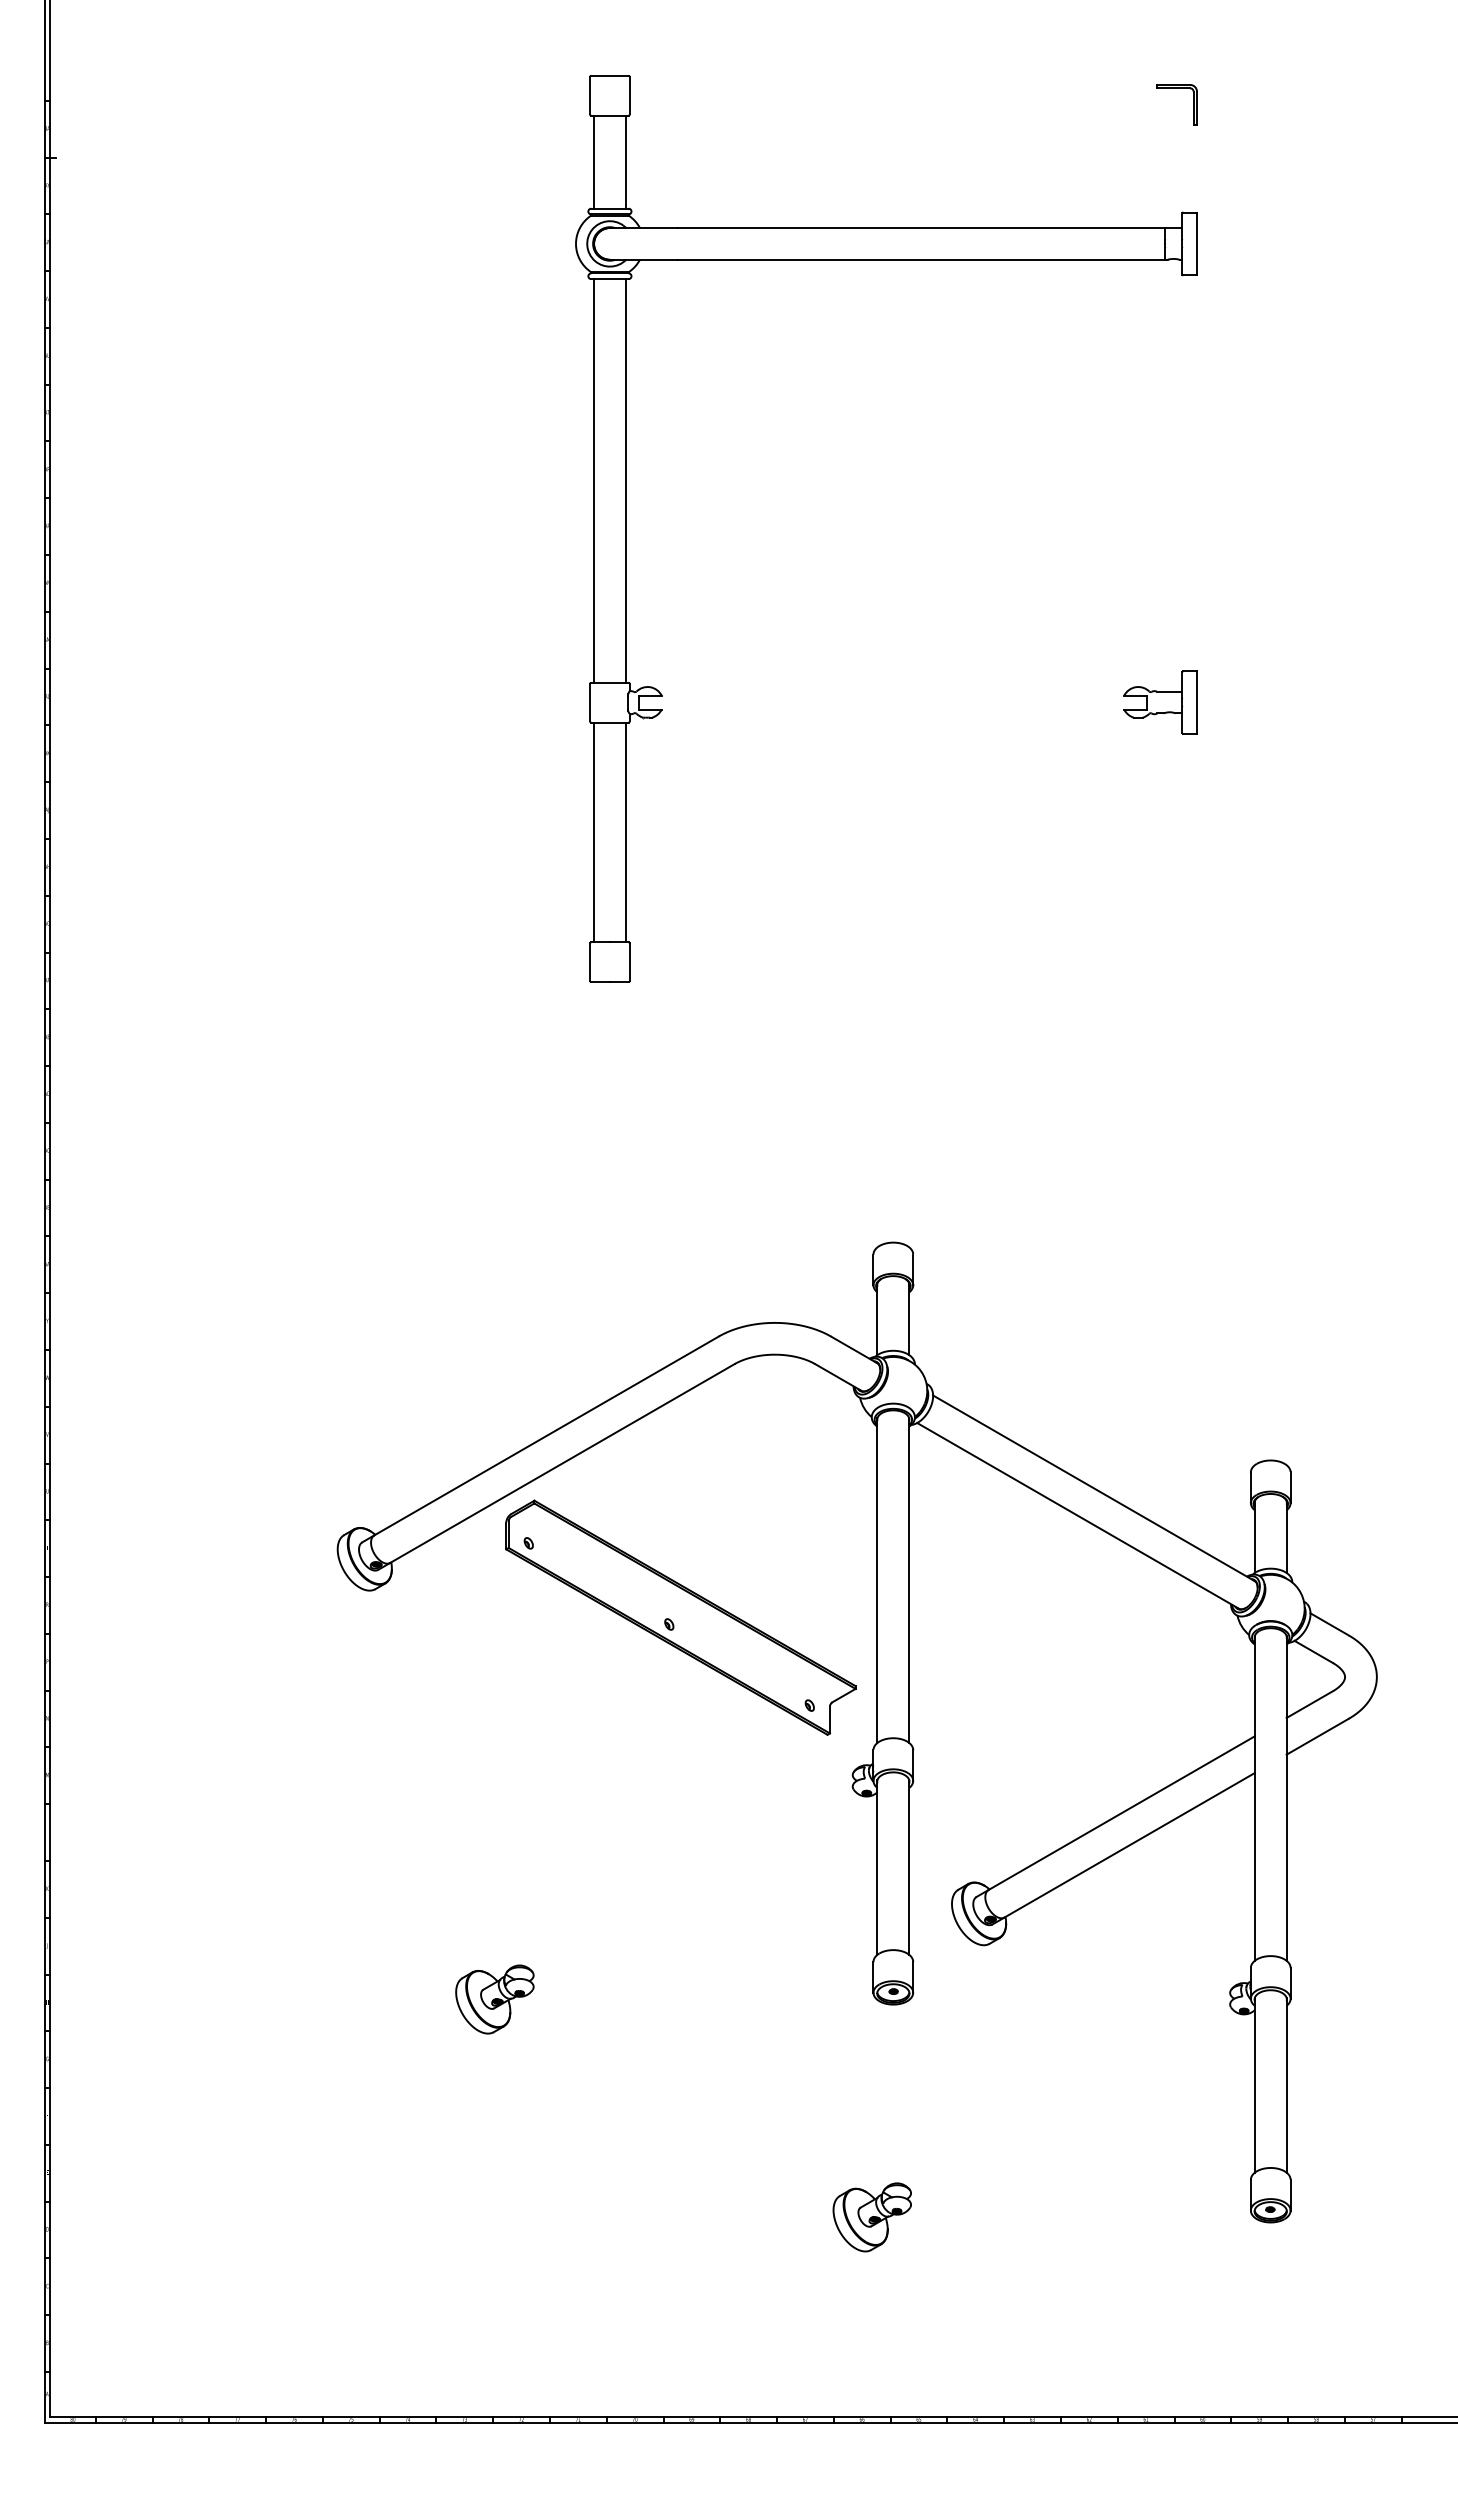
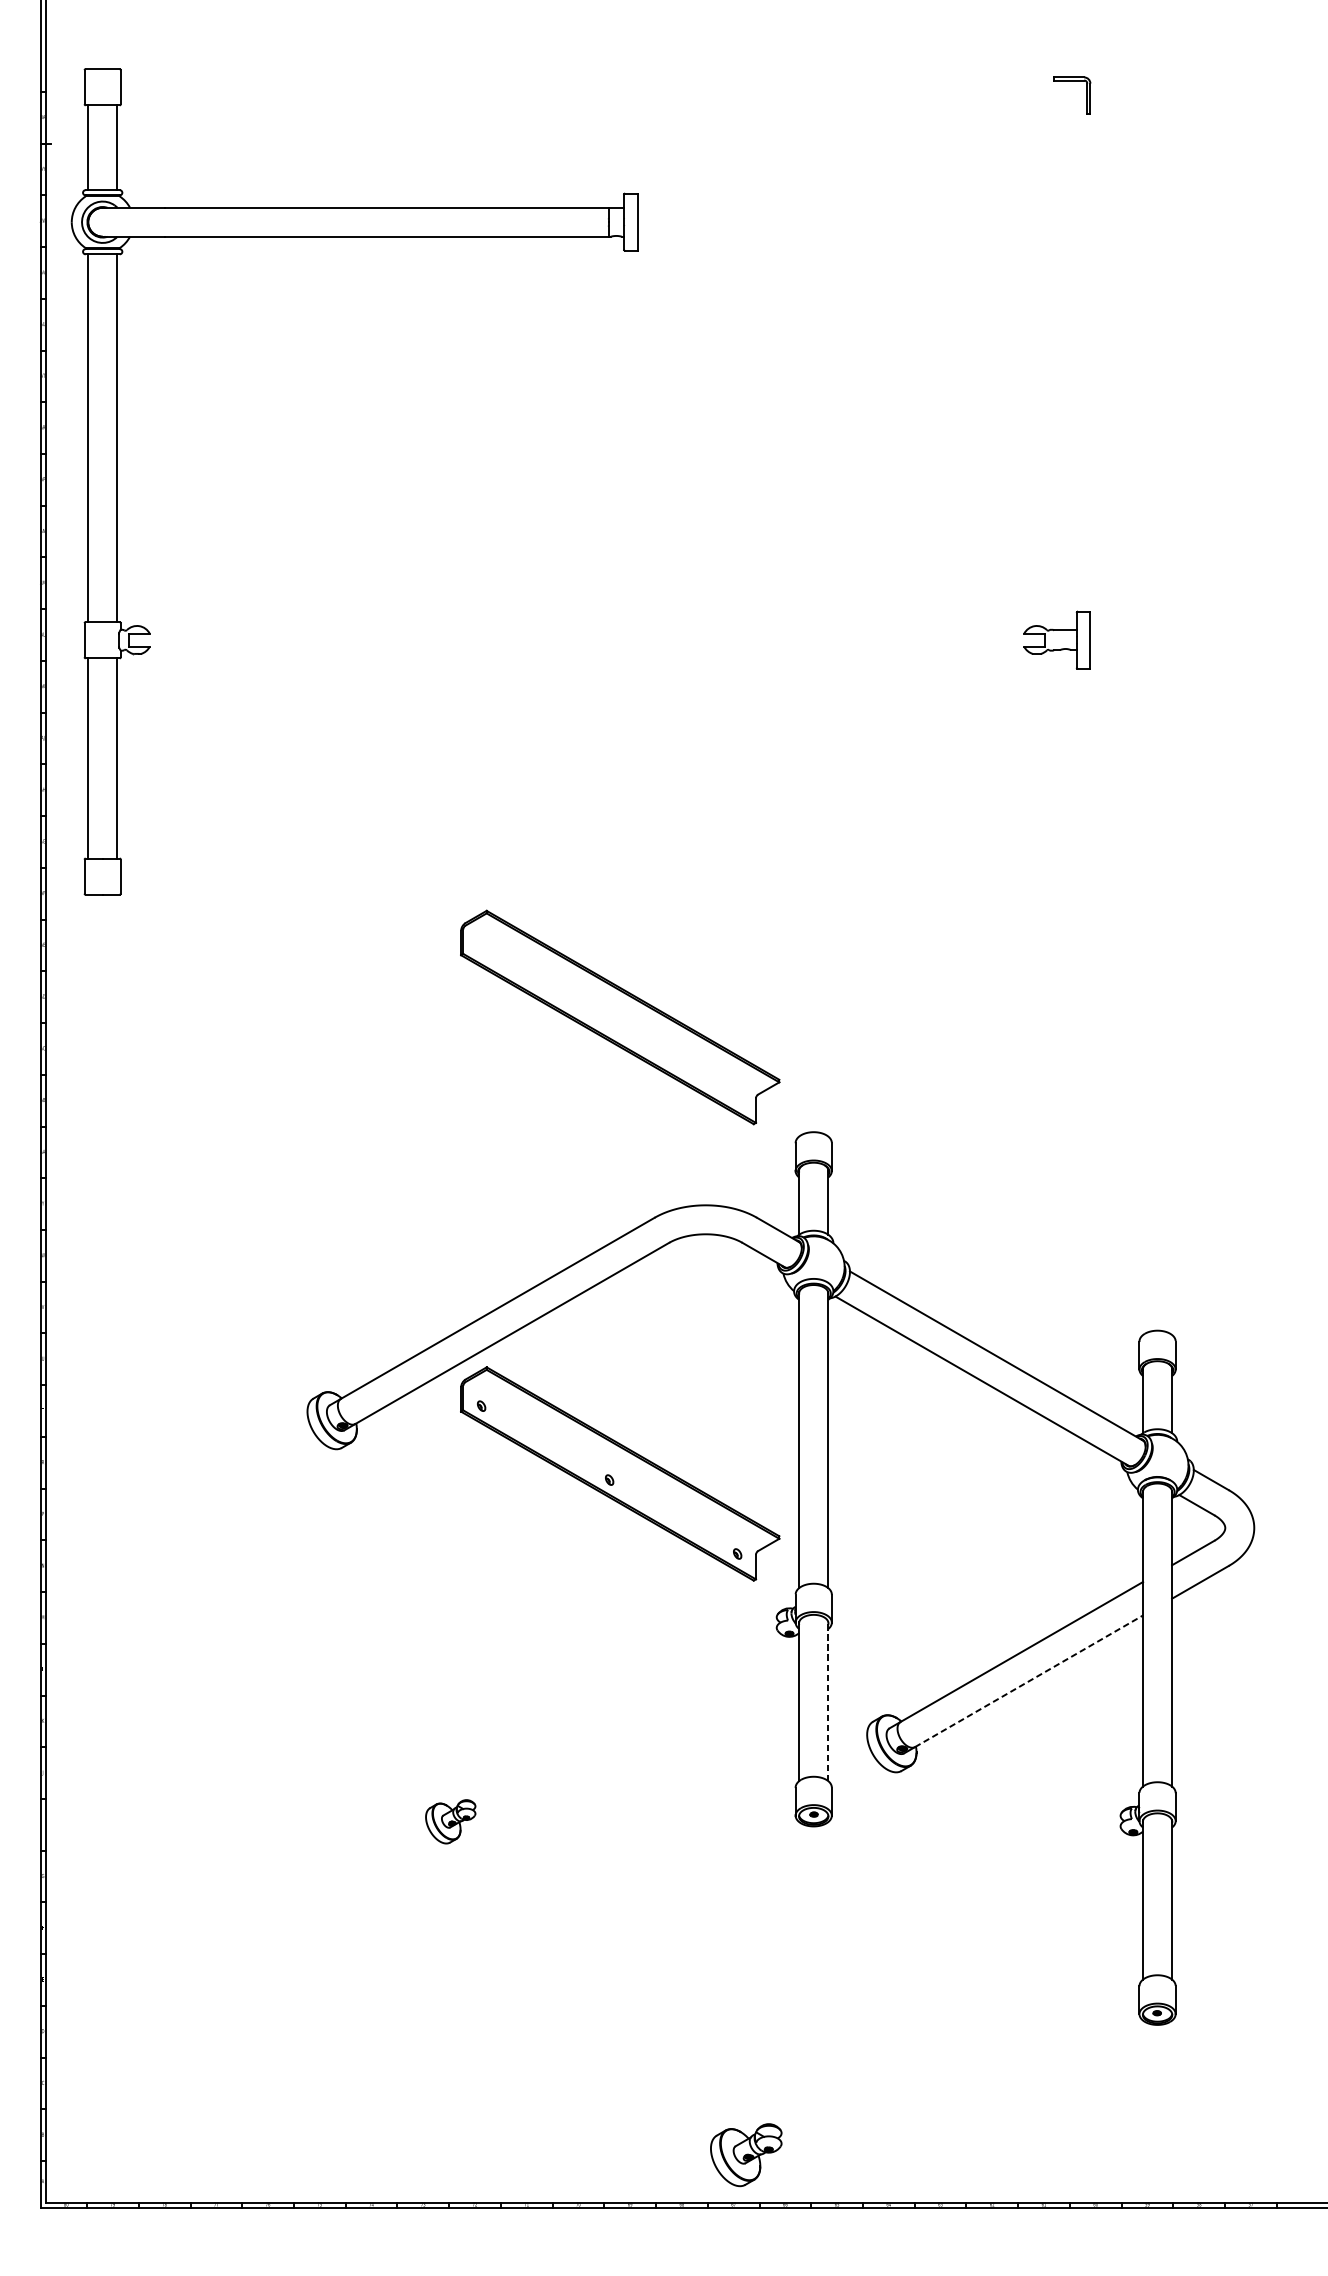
part: (626, 528) -> (117, 481), moved
part: (680, 1116) -> (619, 1017), added
line: (1129, 1845) -> (1028, 1681), solid -> dashed
line: (909, 1866) -> (828, 1700), solid -> dashed
part: (494, 1999) -> (450, 1821), size x0.7
part: (871, 2217) -> (745, 2155), moved

